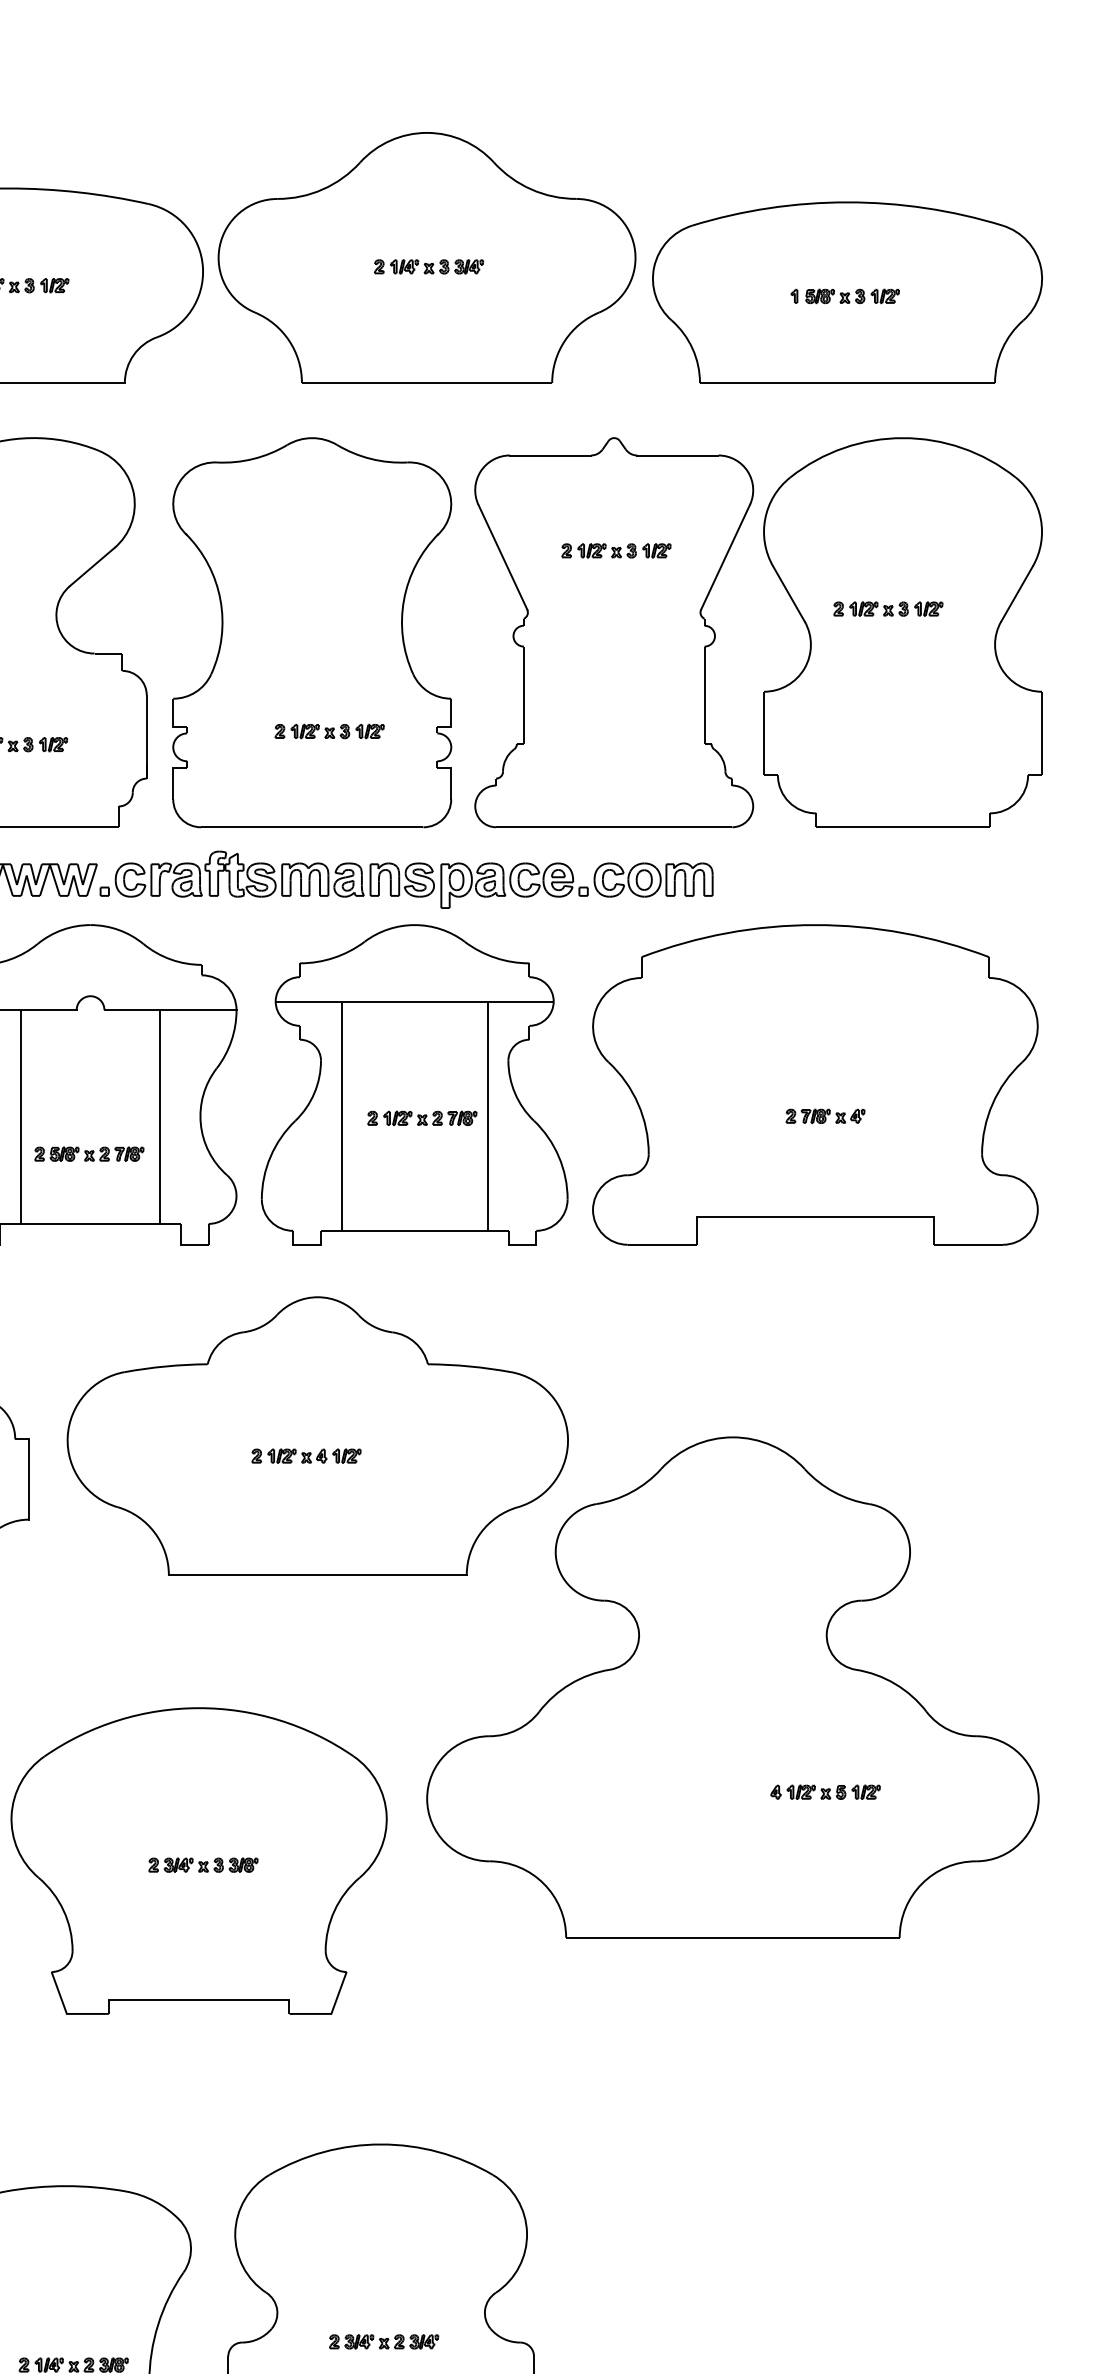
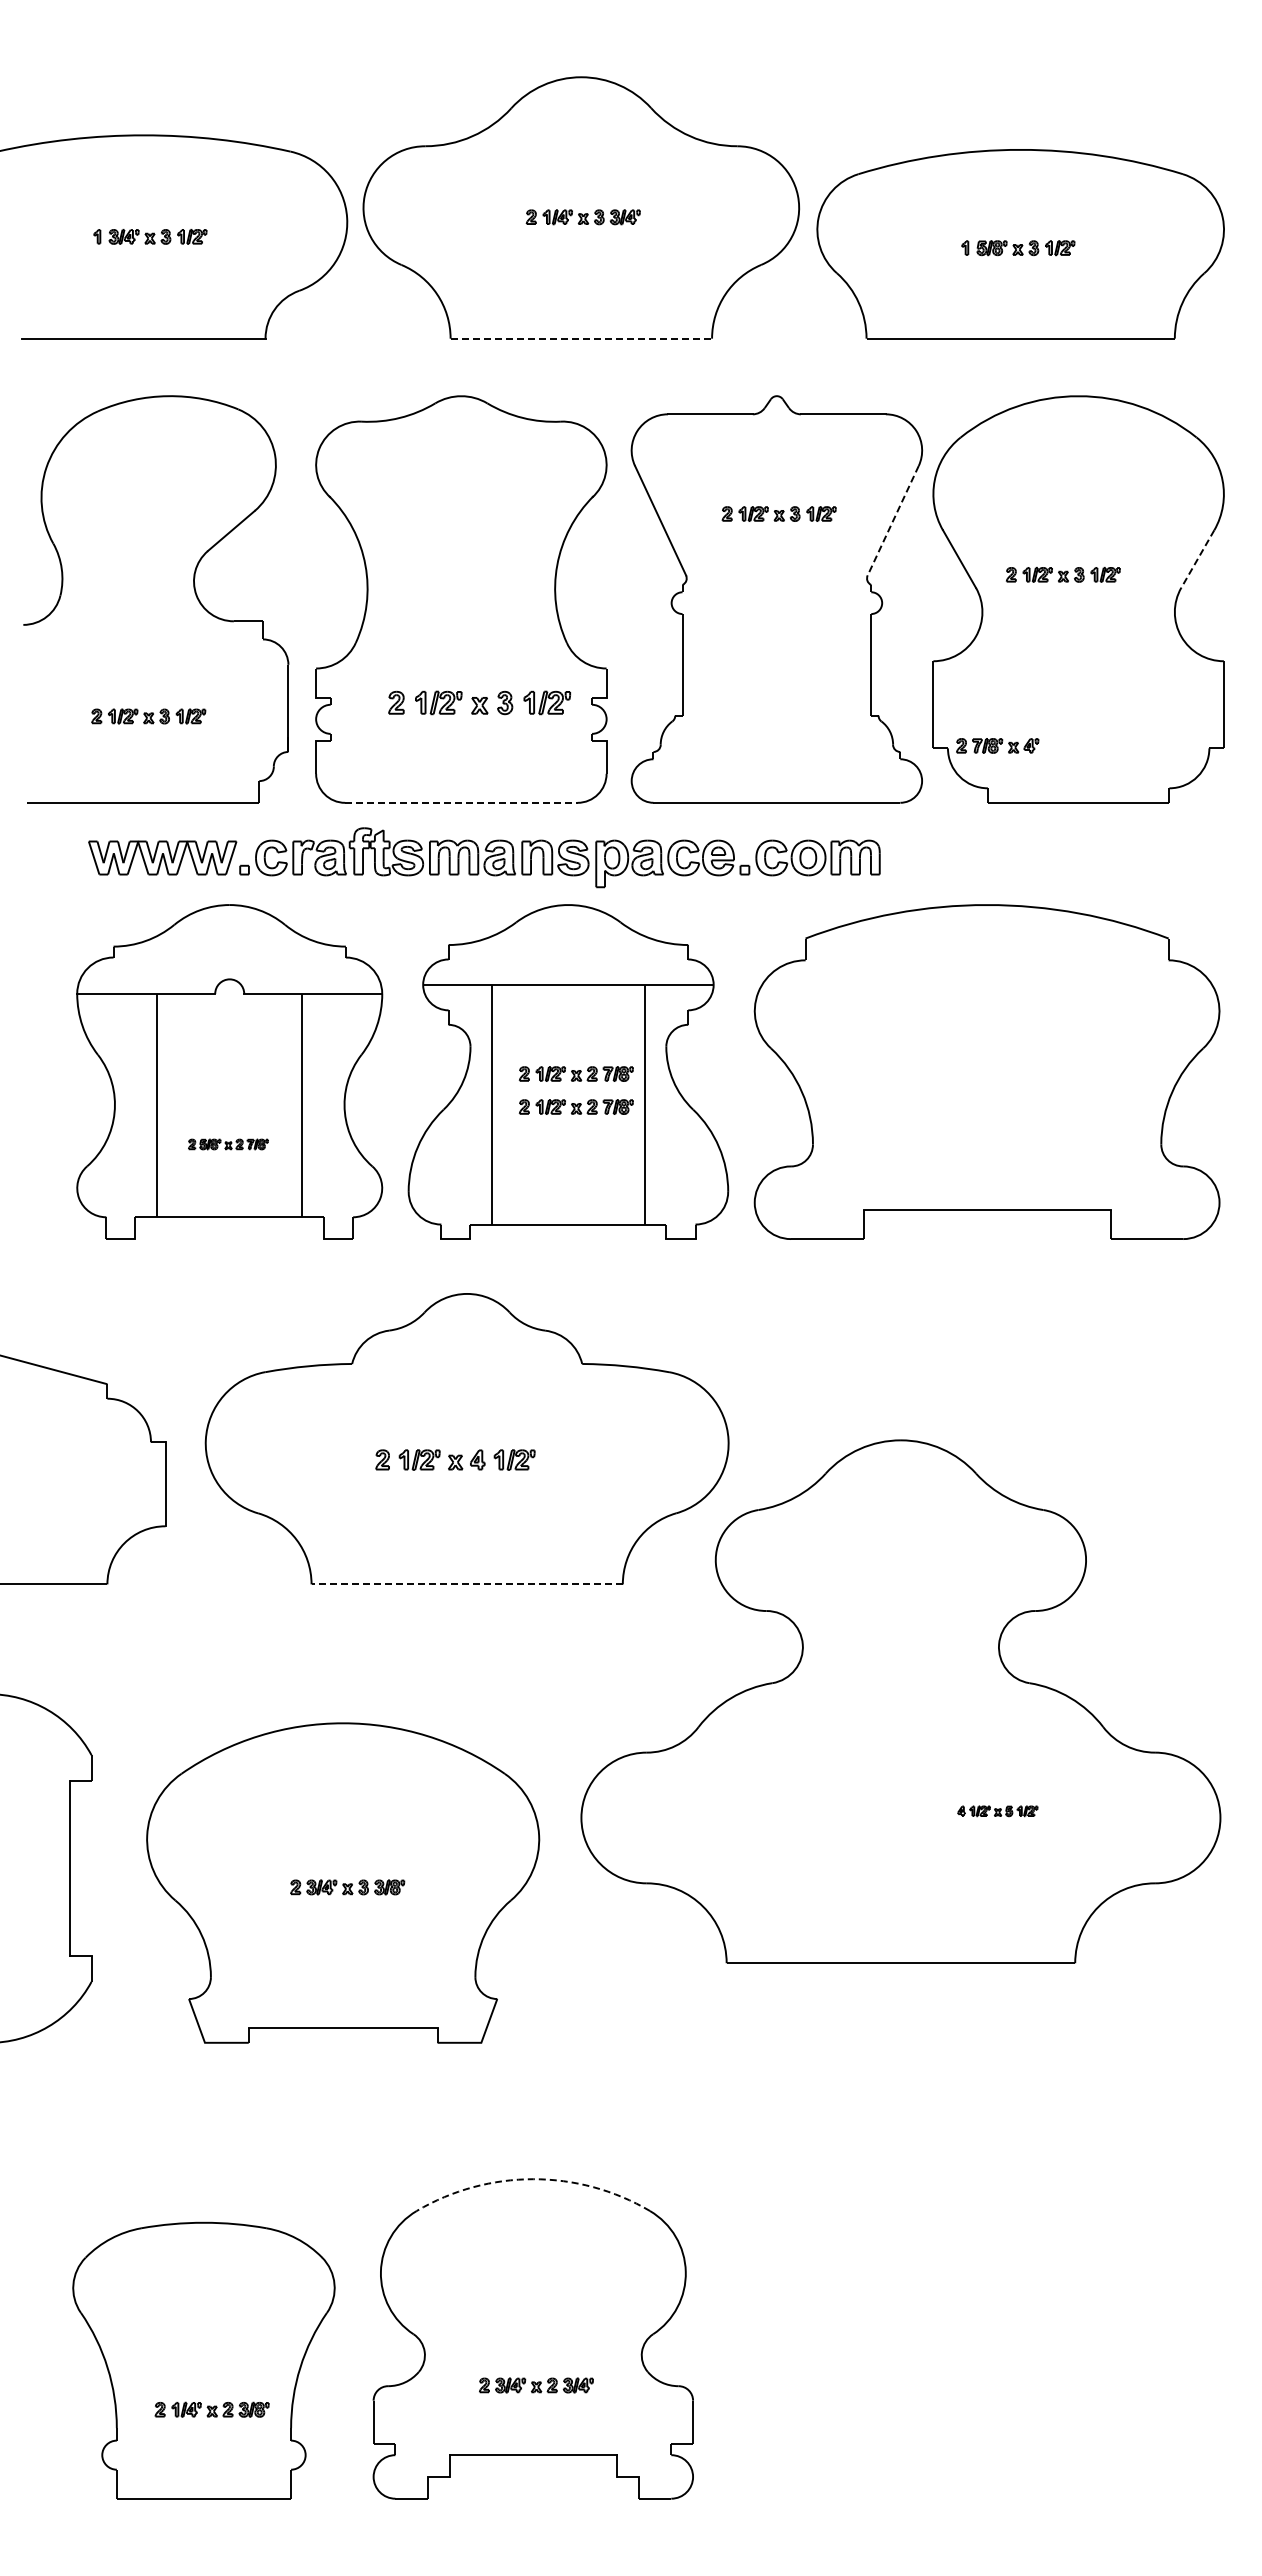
line: (427, 382) -> (581, 338), solid -> dashed
line: (725, 558) -> (893, 521), solid -> dashed
line: (1016, 594) -> (1197, 559), solid -> dashed
part: (329, 731) -> (479, 702), size x1.6
line: (312, 826) -> (461, 802), solid -> dashed
part: (421, 1086) -> (575, 1073), added
part: (825, 1115) -> (997, 745), moved
part: (89, 1154) -> (228, 1144), size x0.7
part: (305, 1455) -> (454, 1459), size x1.4
line: (318, 1575) -> (467, 1584), solid -> dashed
part: (825, 1792) -> (997, 1811), size x0.7
arc: (381, 2144) -> (533, 2179), solid -> dashed

